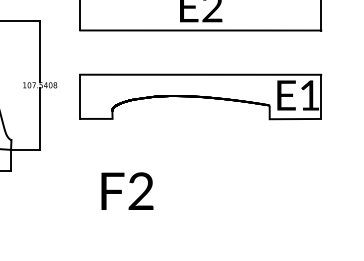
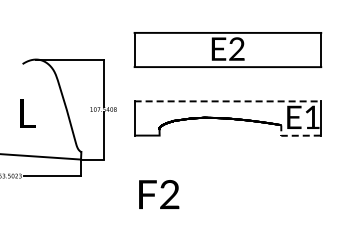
line: (201, 74) -> (228, 101), solid -> dashed
line: (288, 118) -> (295, 135), solid -> dashed
text: (127, 191) -> (159, 194), moved

